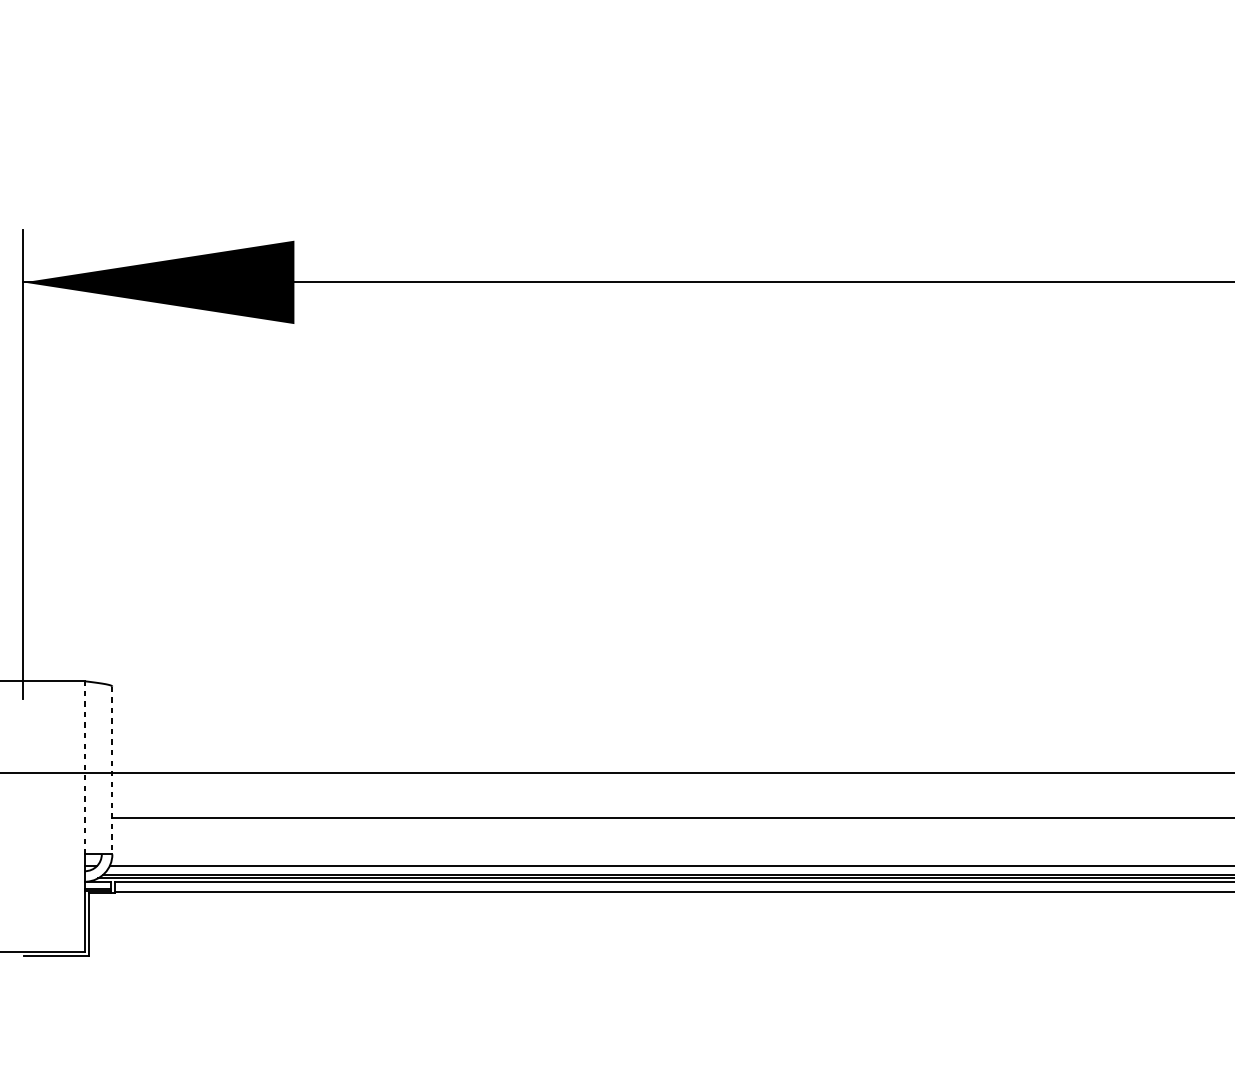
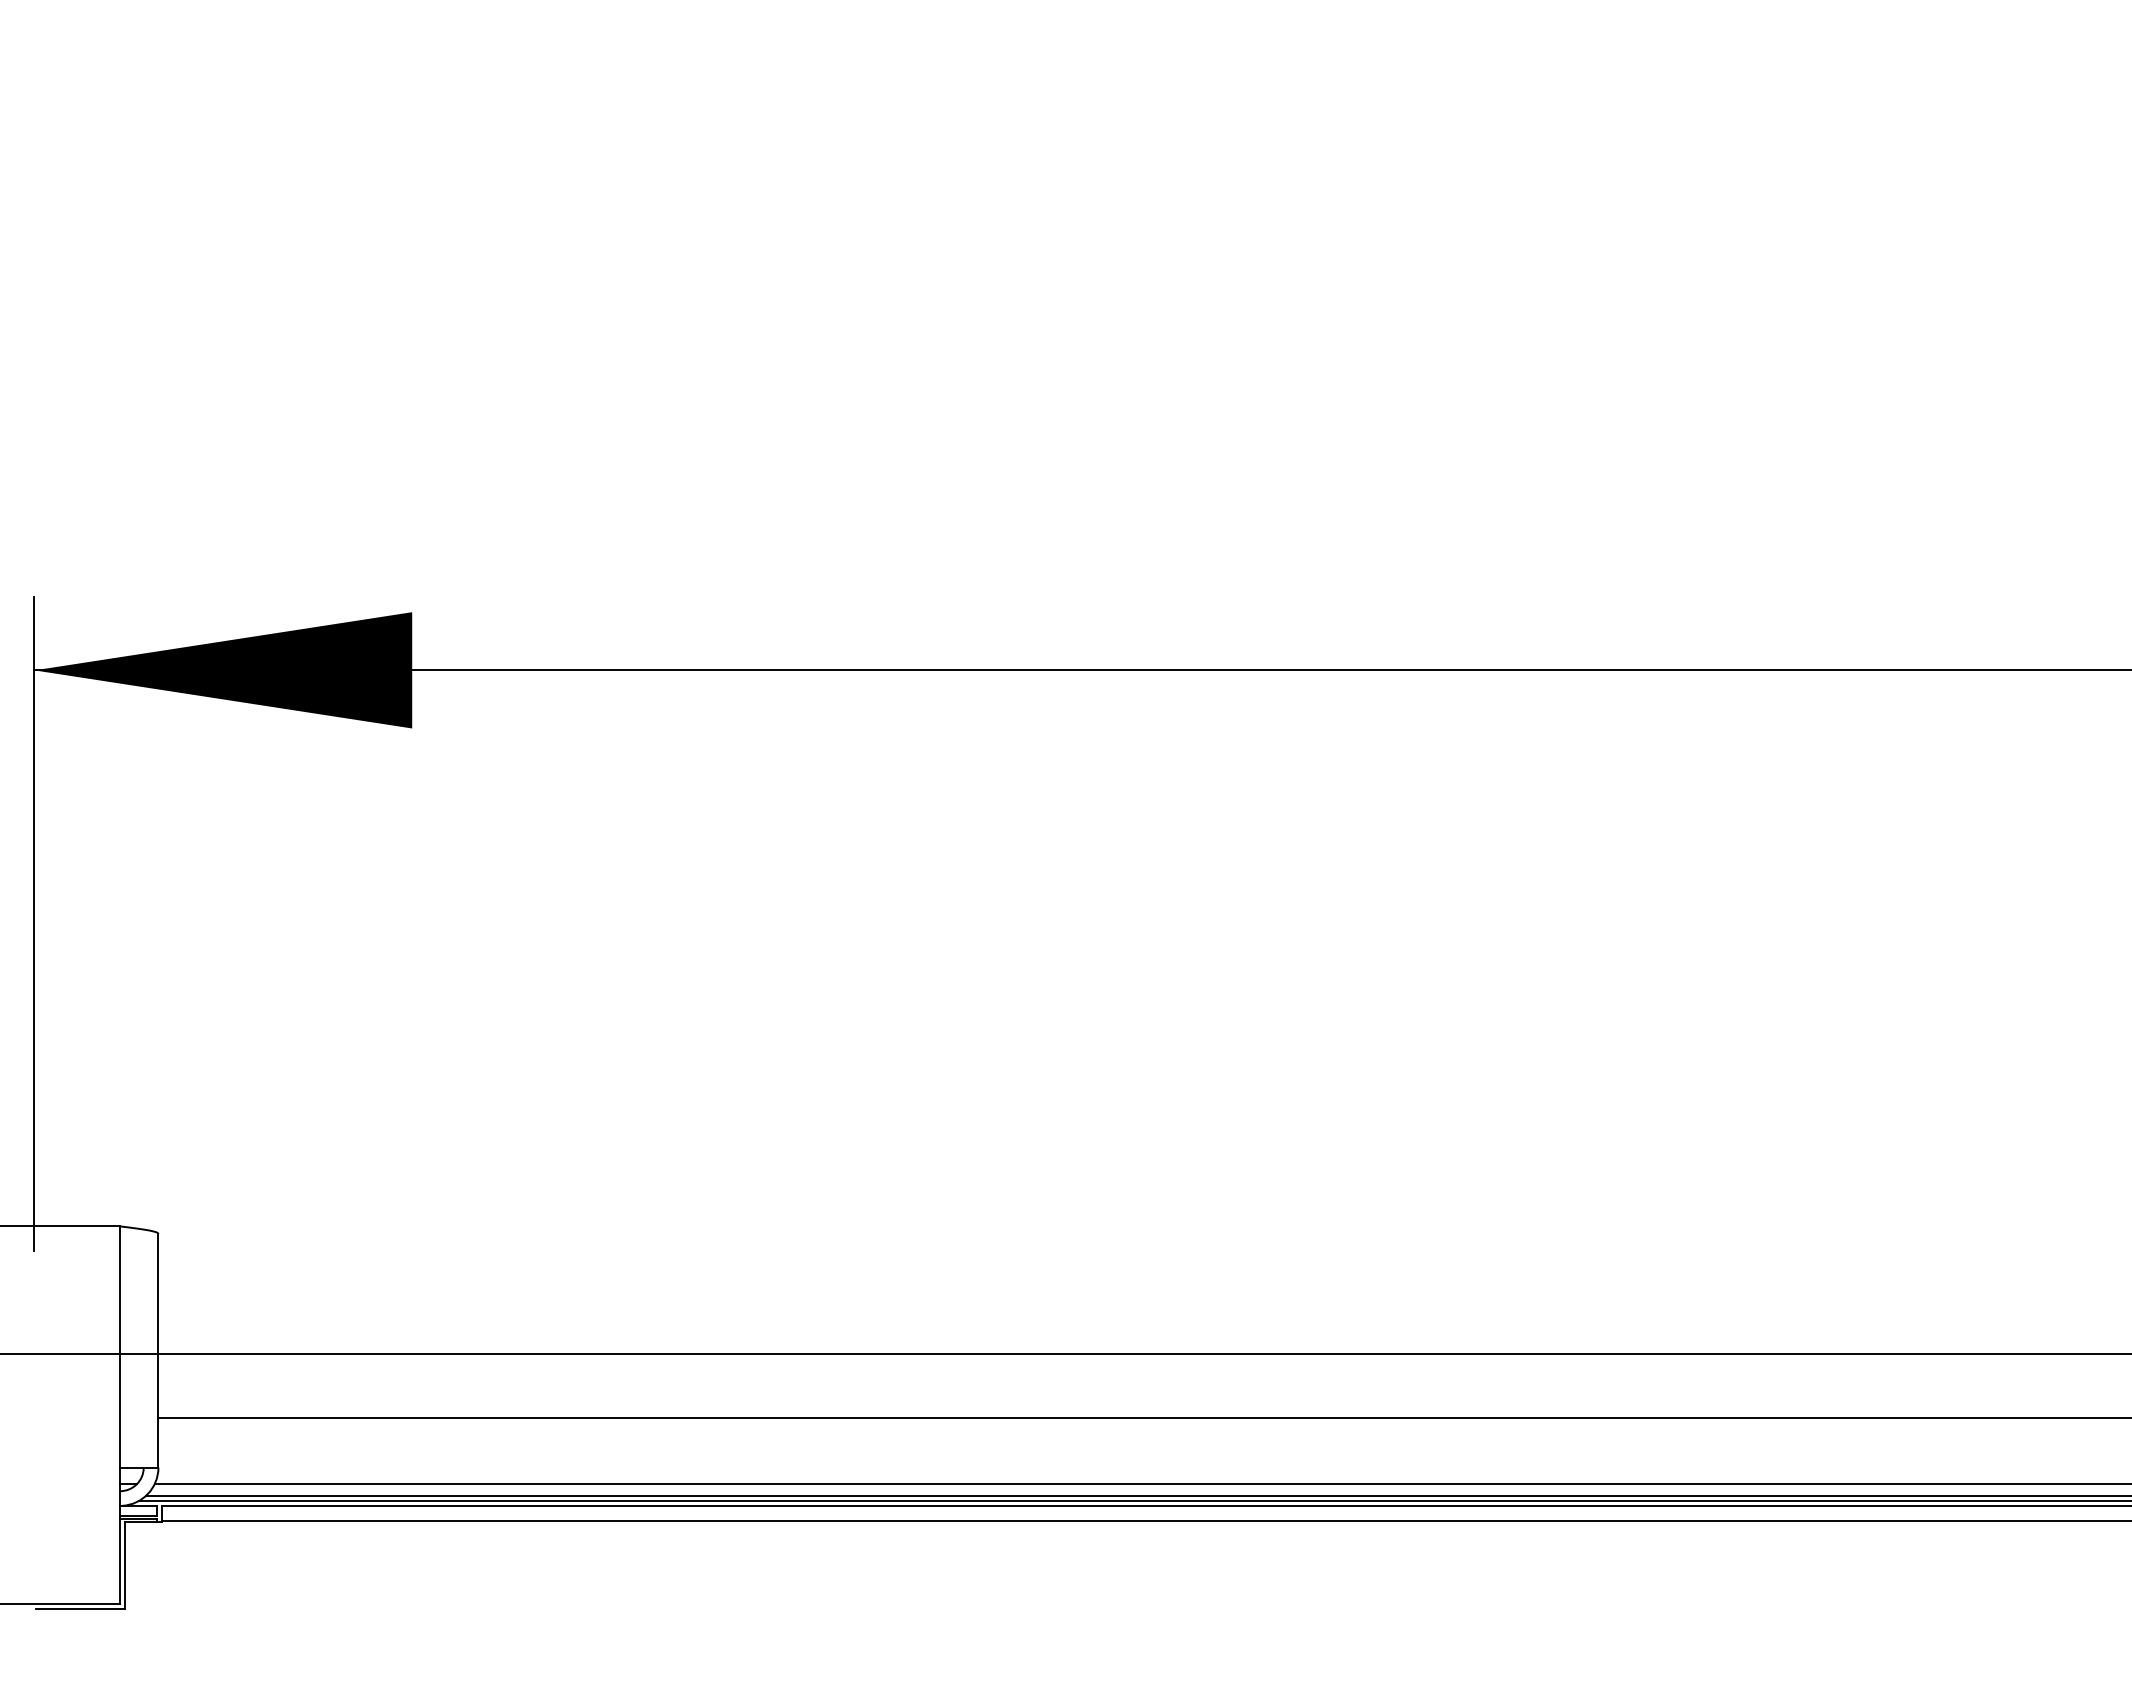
line: (85, 768) -> (120, 1347), dashed -> solid
line: (112, 770) -> (158, 1350), dashed -> solid

